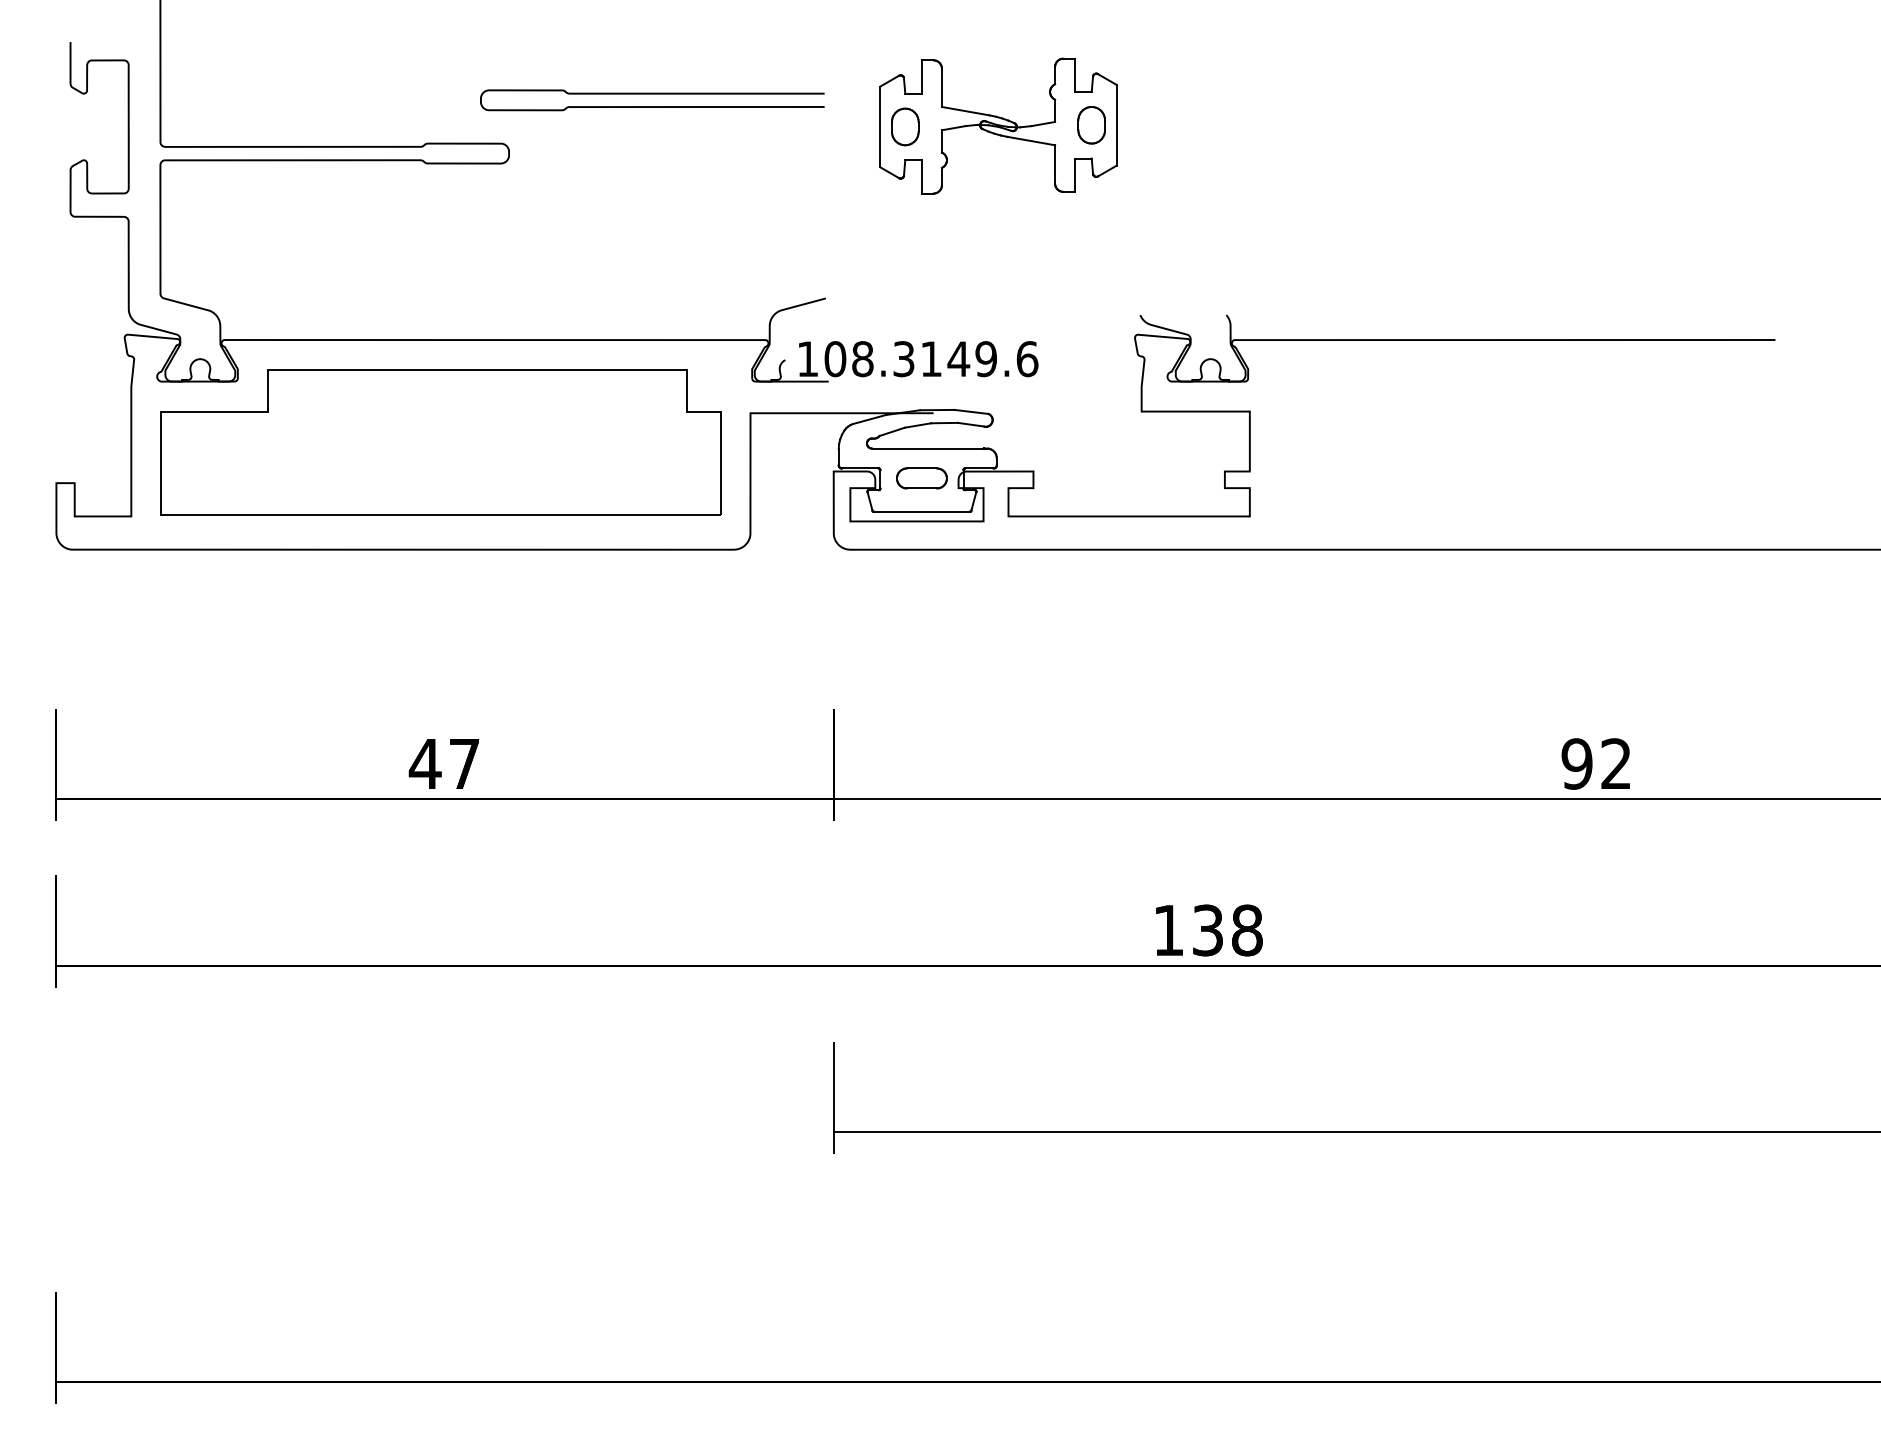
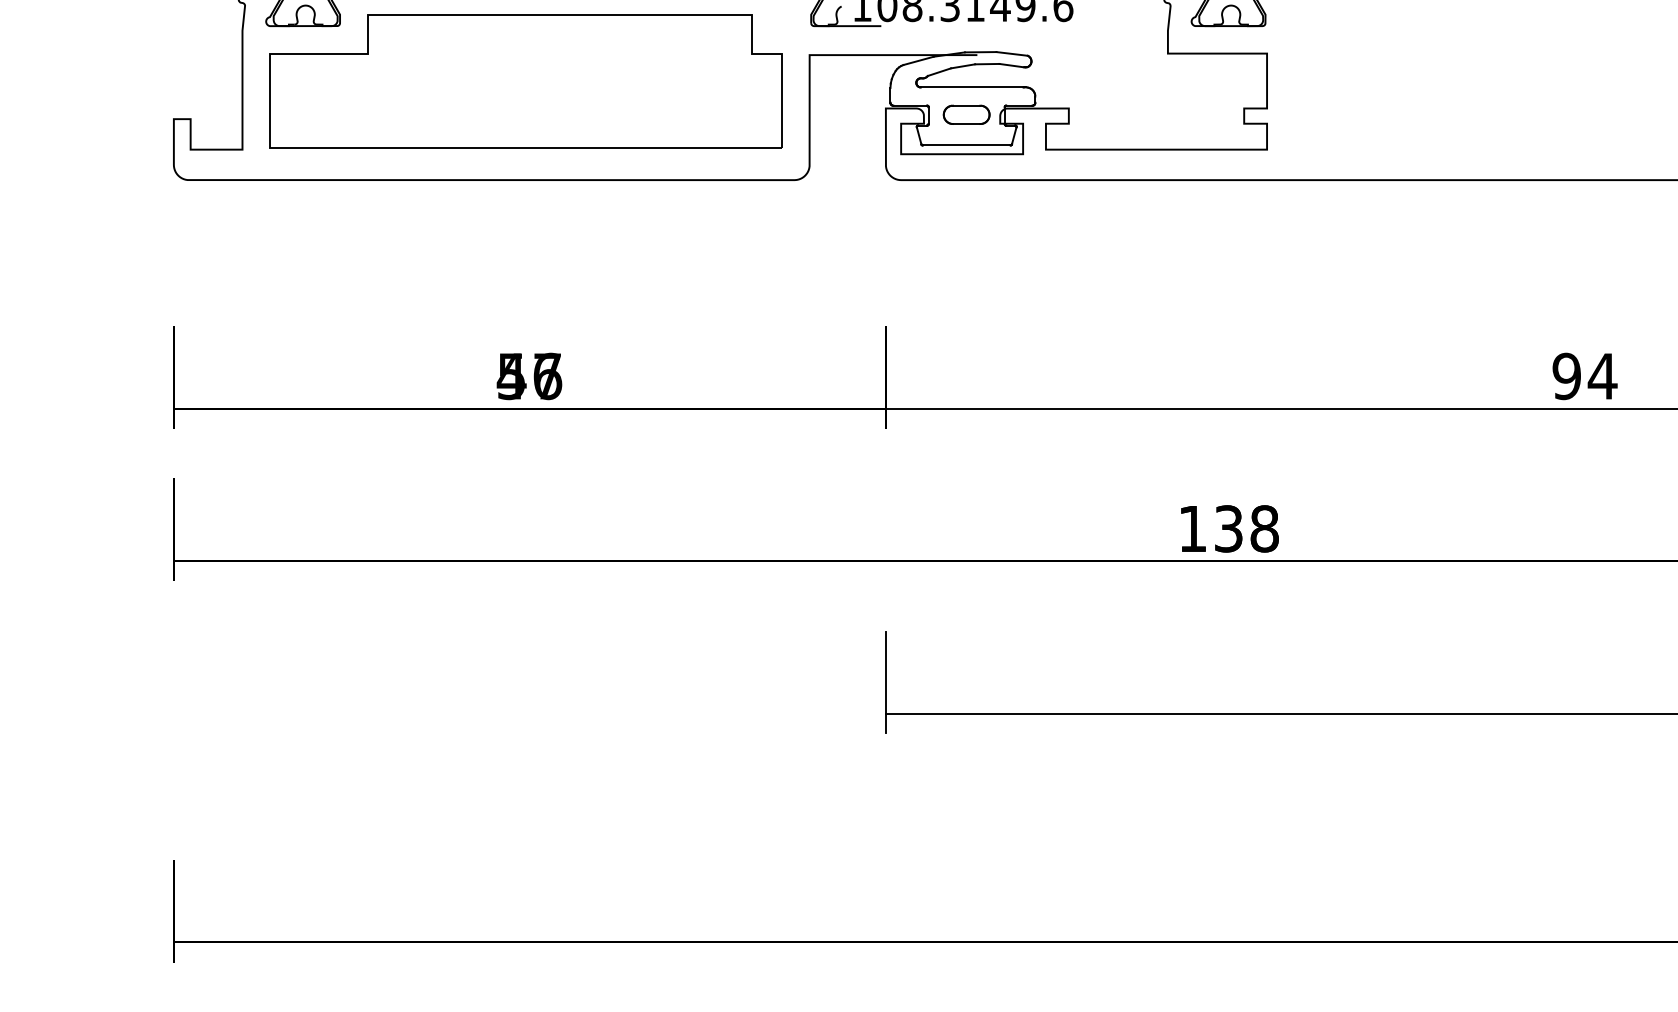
text: (444, 763) -> (529, 375), 47 -> 56
text: (1616, 763) -> (1602, 375), 92 -> 94

